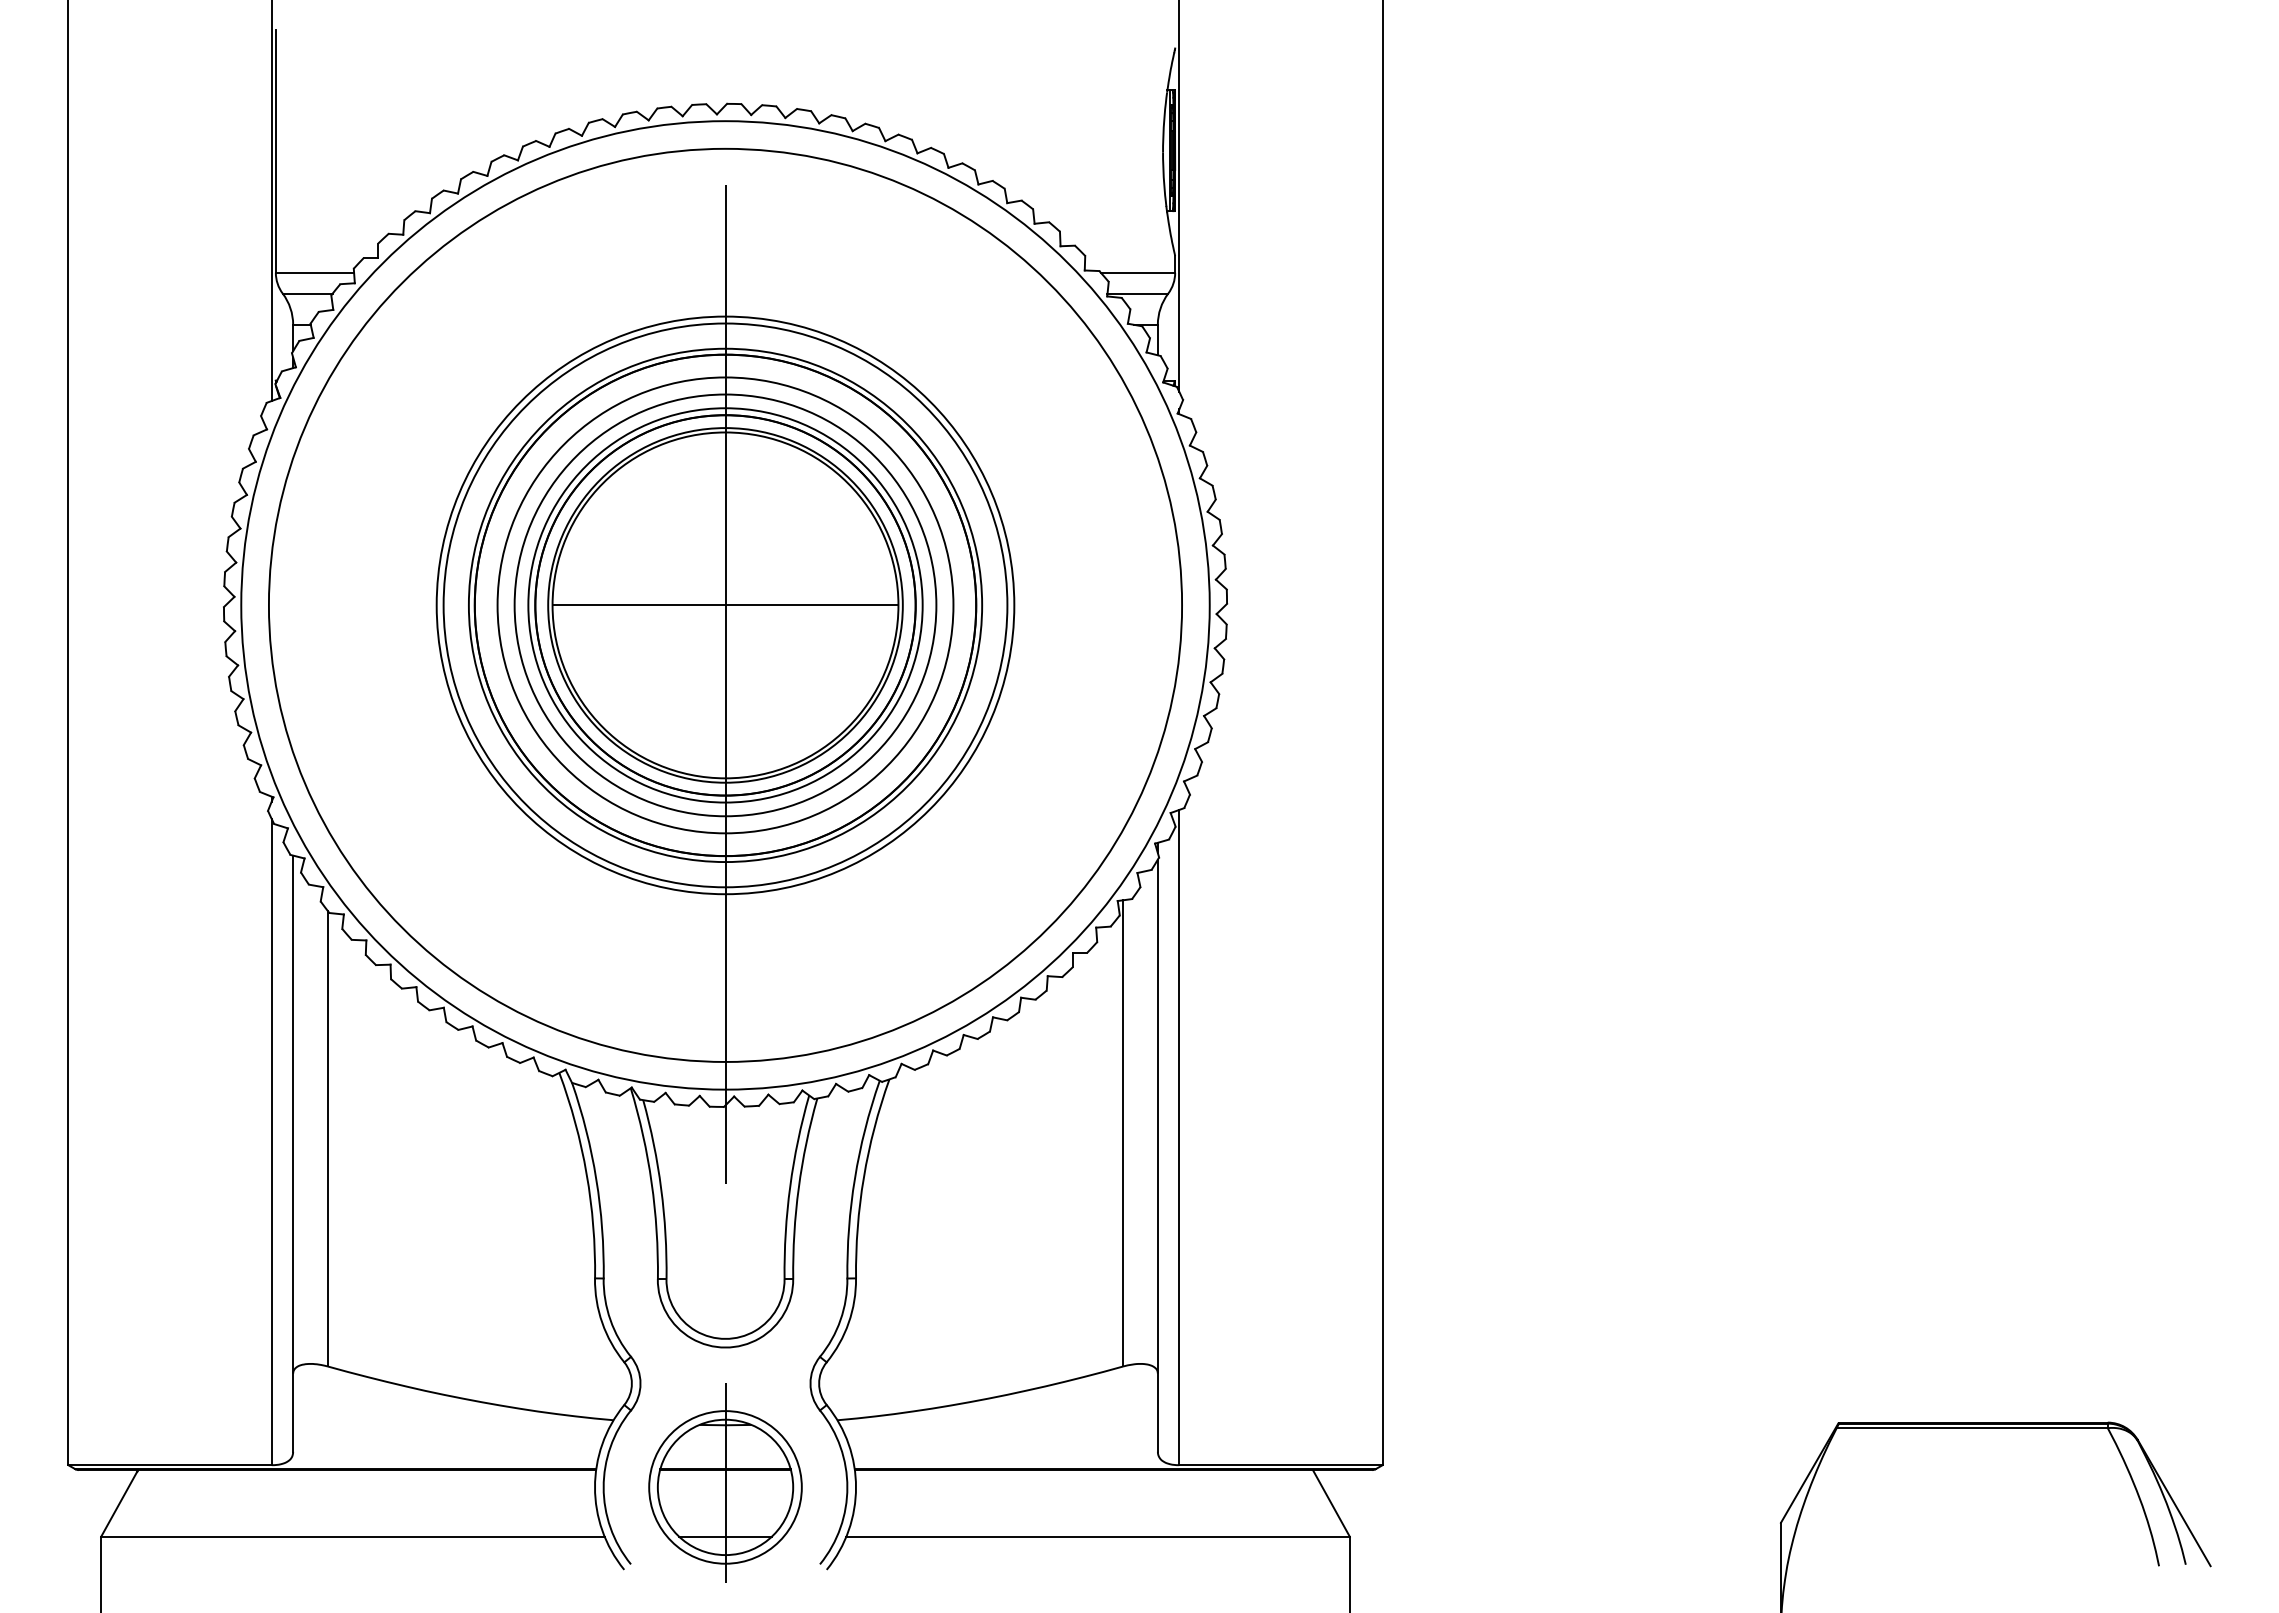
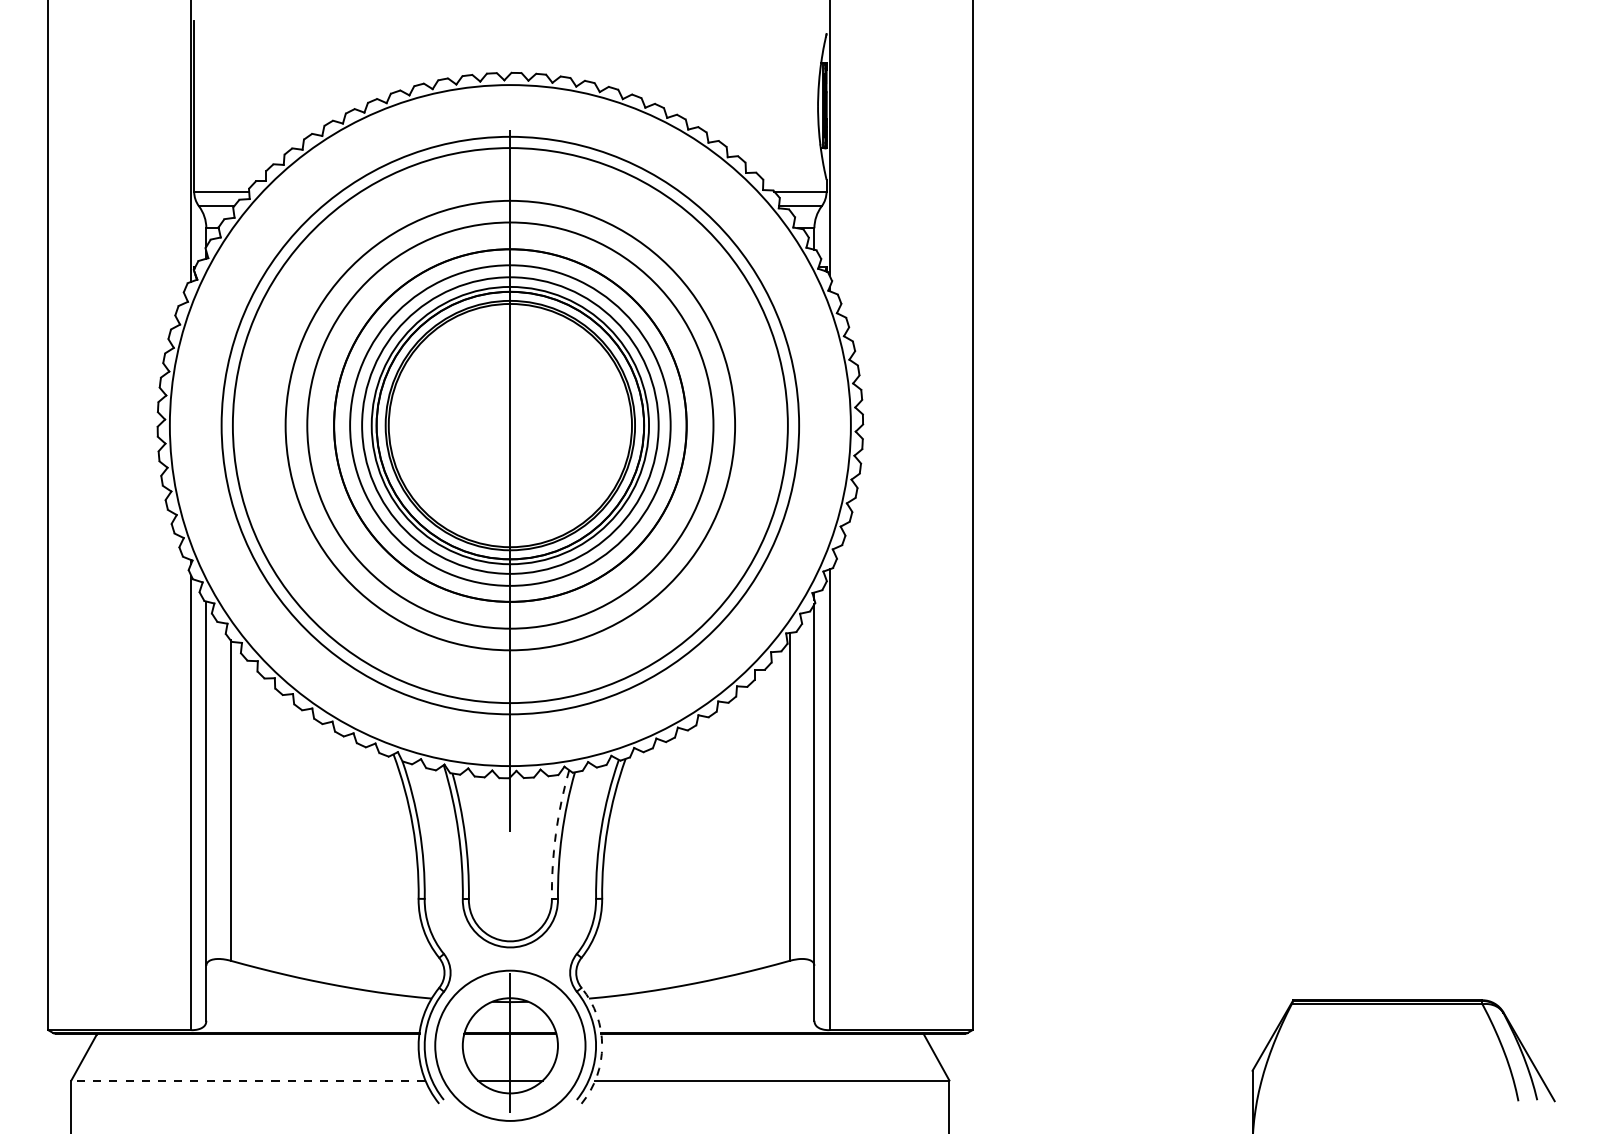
circle: (725, 604) -> (510, 424), size x0.7
circle: (725, 605) -> (510, 425), size x1.4
circle: (725, 605) -> (510, 425), size x1.6
line: (725, 605) -> (510, 425), removed
arc: (790, 1186) -> (556, 834), solid -> dashed
circle: (725, 1487) -> (510, 1045), size x1.4
arc: (856, 1487) -> (602, 1045), solid -> dashed
line: (353, 1536) -> (248, 1080), solid -> dashed

